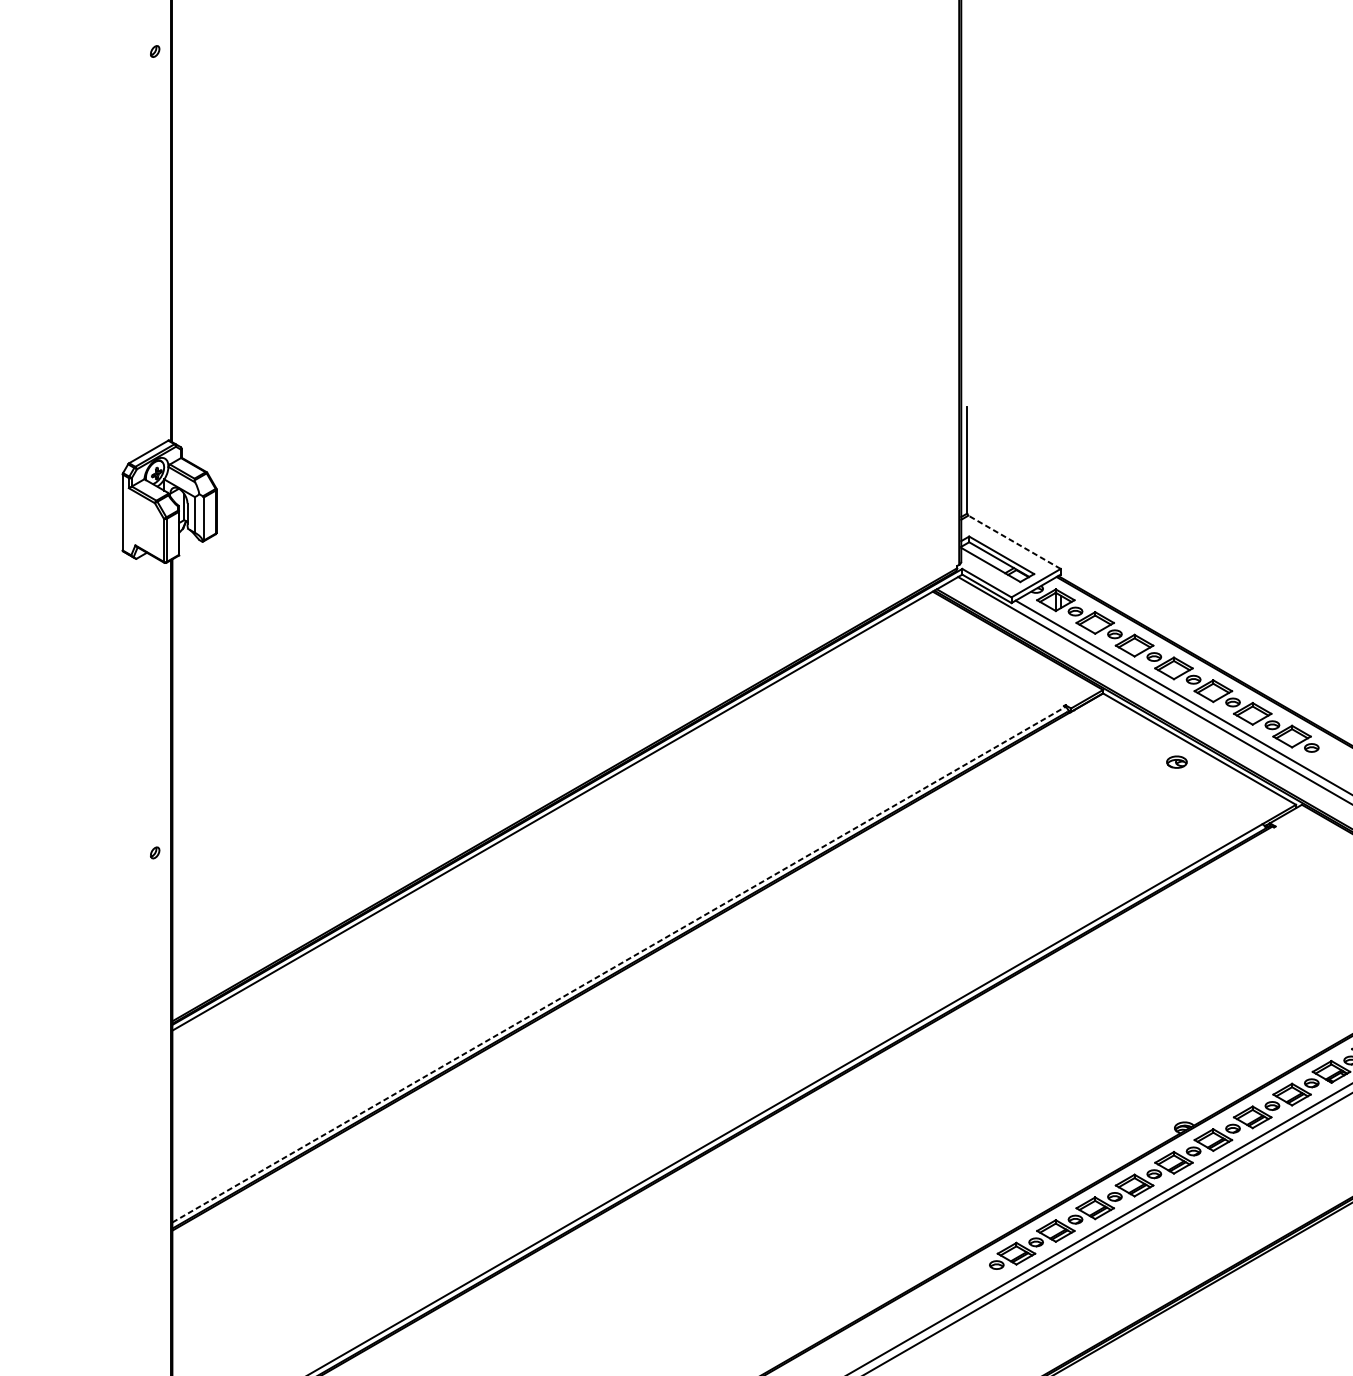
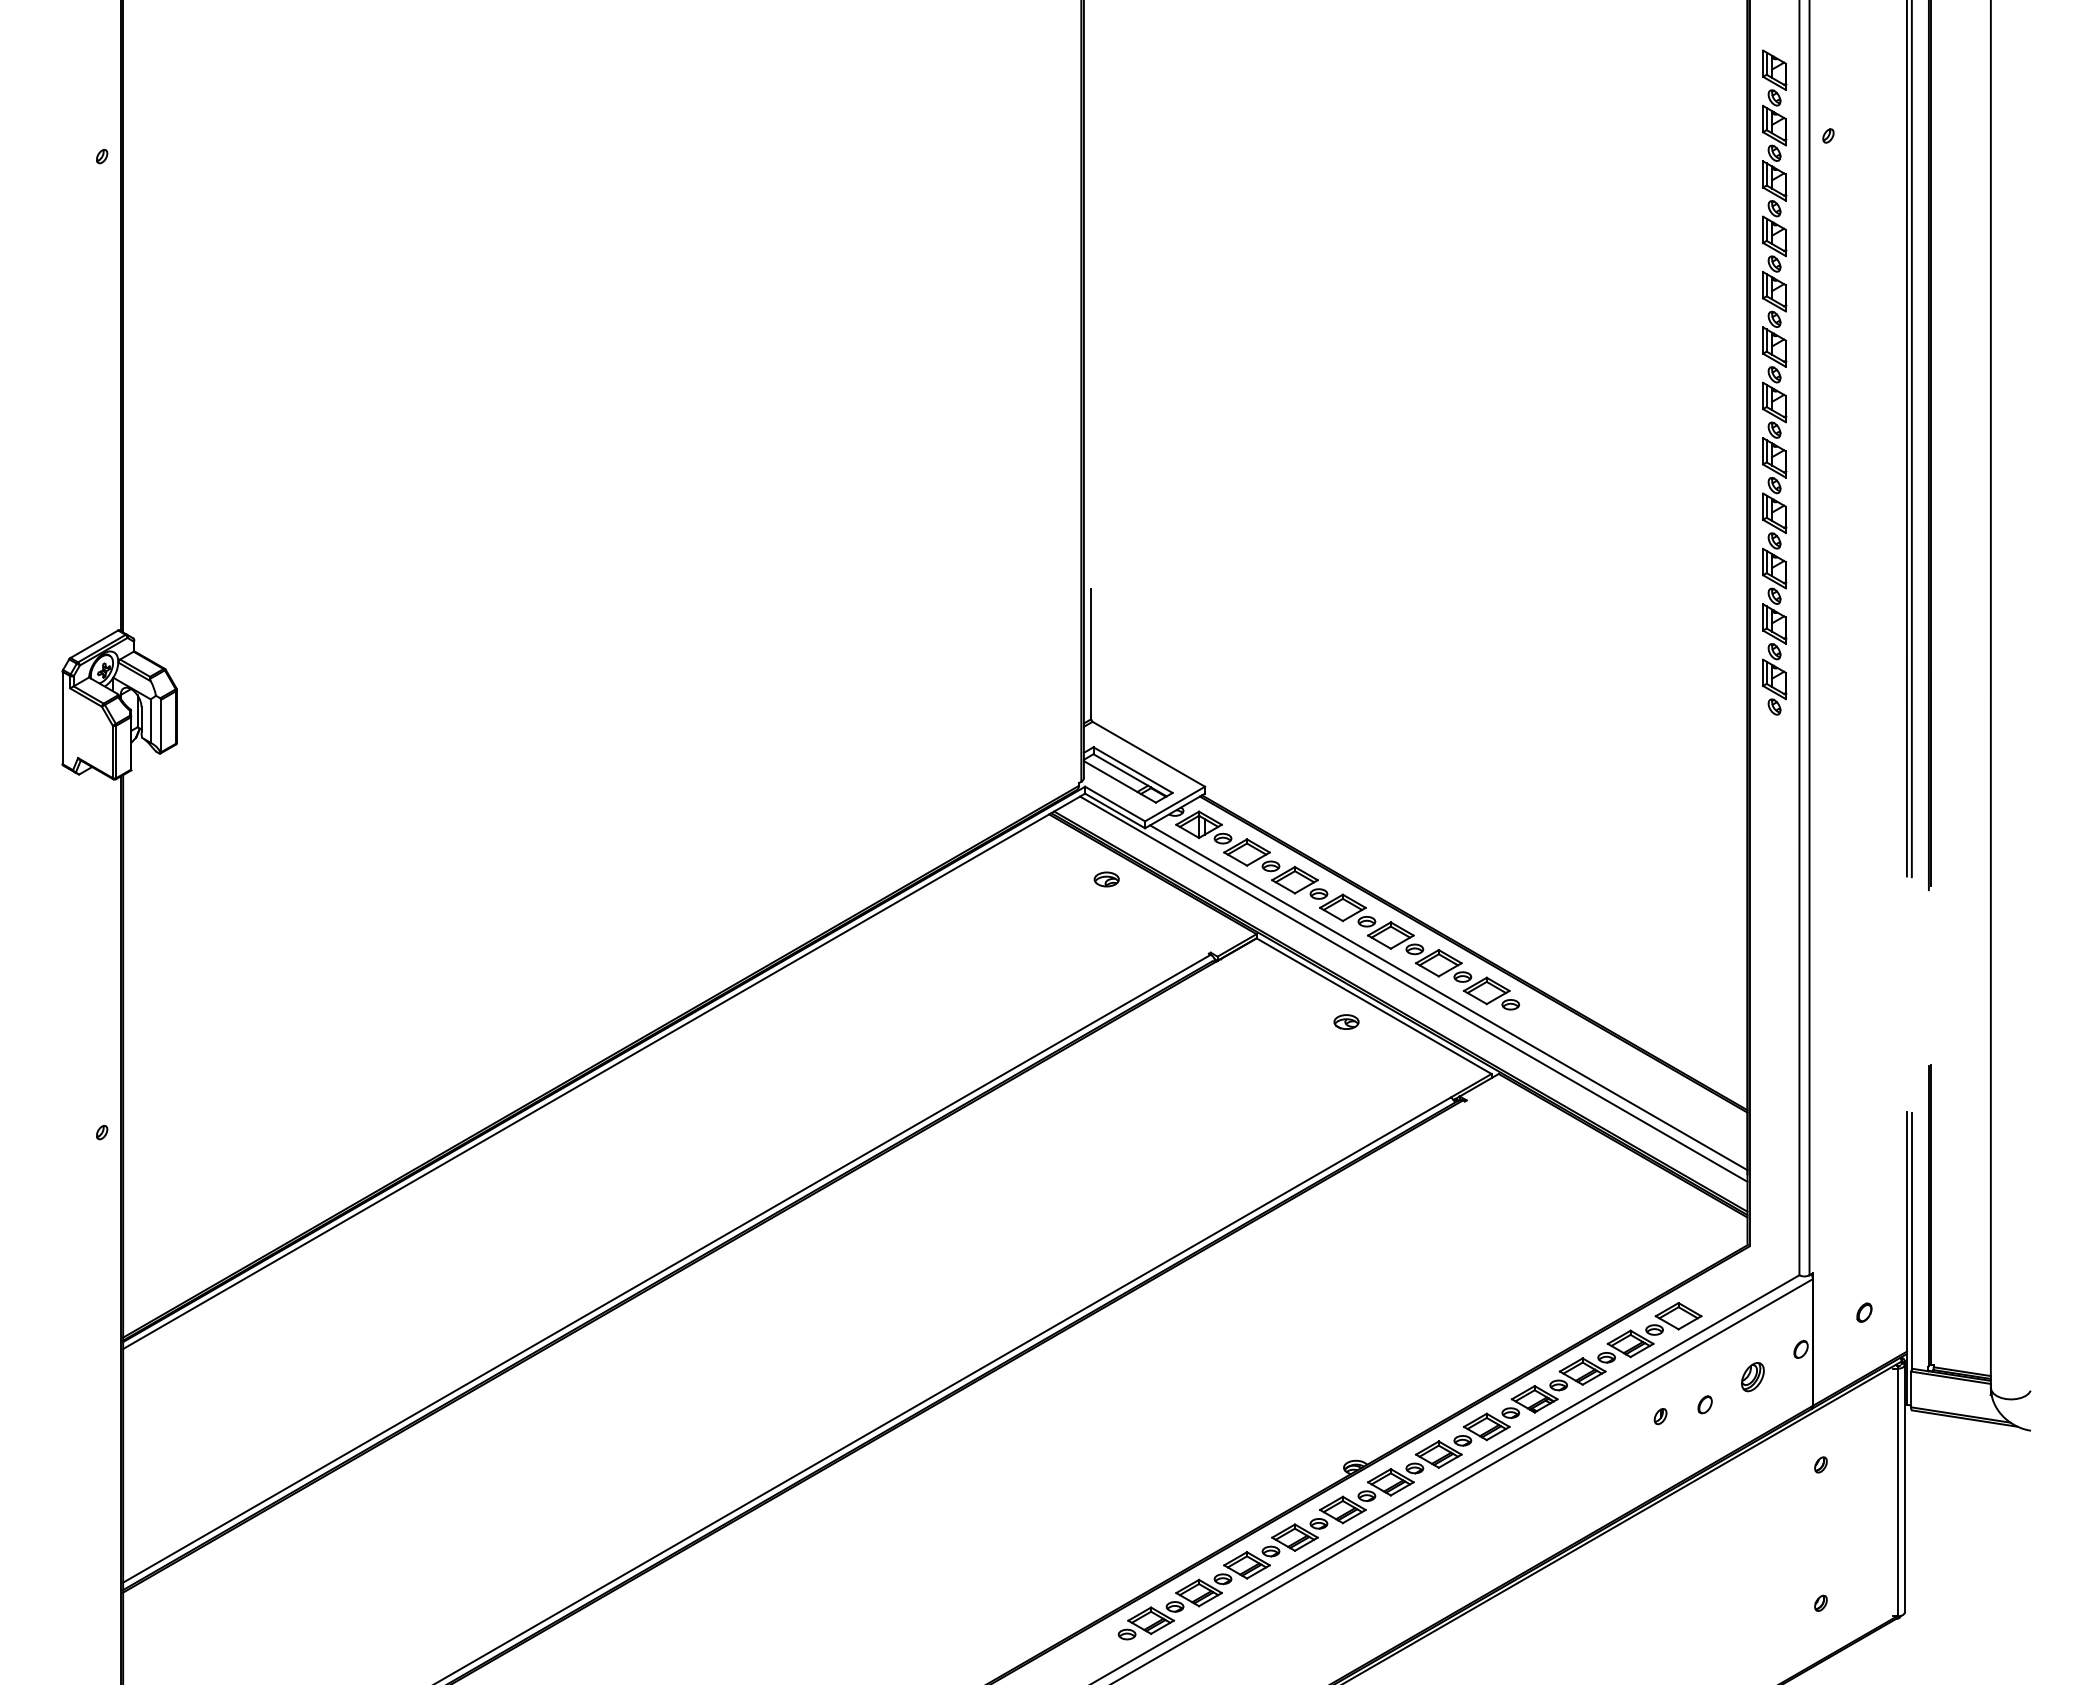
line: (1014, 542) -> (1148, 754), dashed -> solid
part: (979, 645) -> (1106, 879), added
line: (618, 964) -> (666, 1268), dashed -> solid

